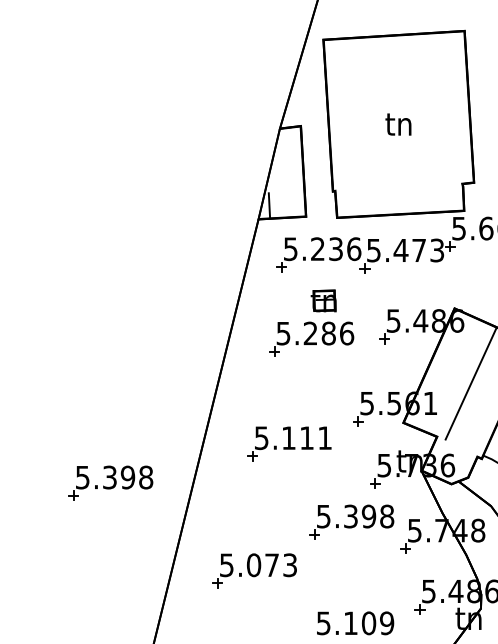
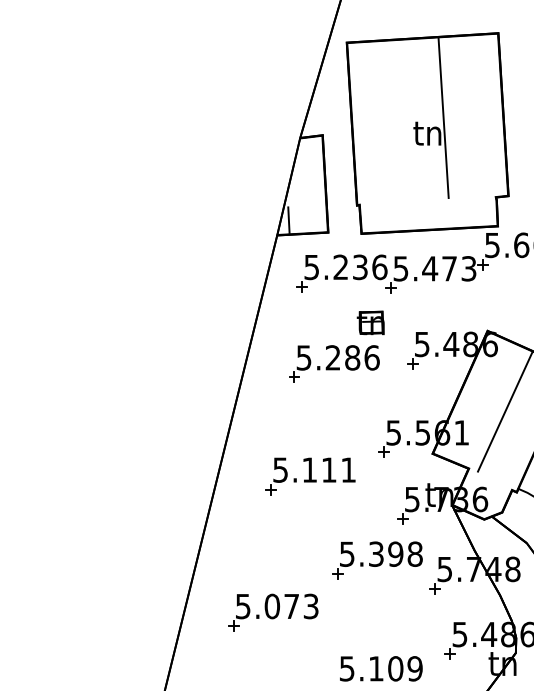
line: (413, 109) -> (443, 117), added
part: (323, 300) -> (370, 322), moved
part: (110, 482) -> (118, 517), removed

